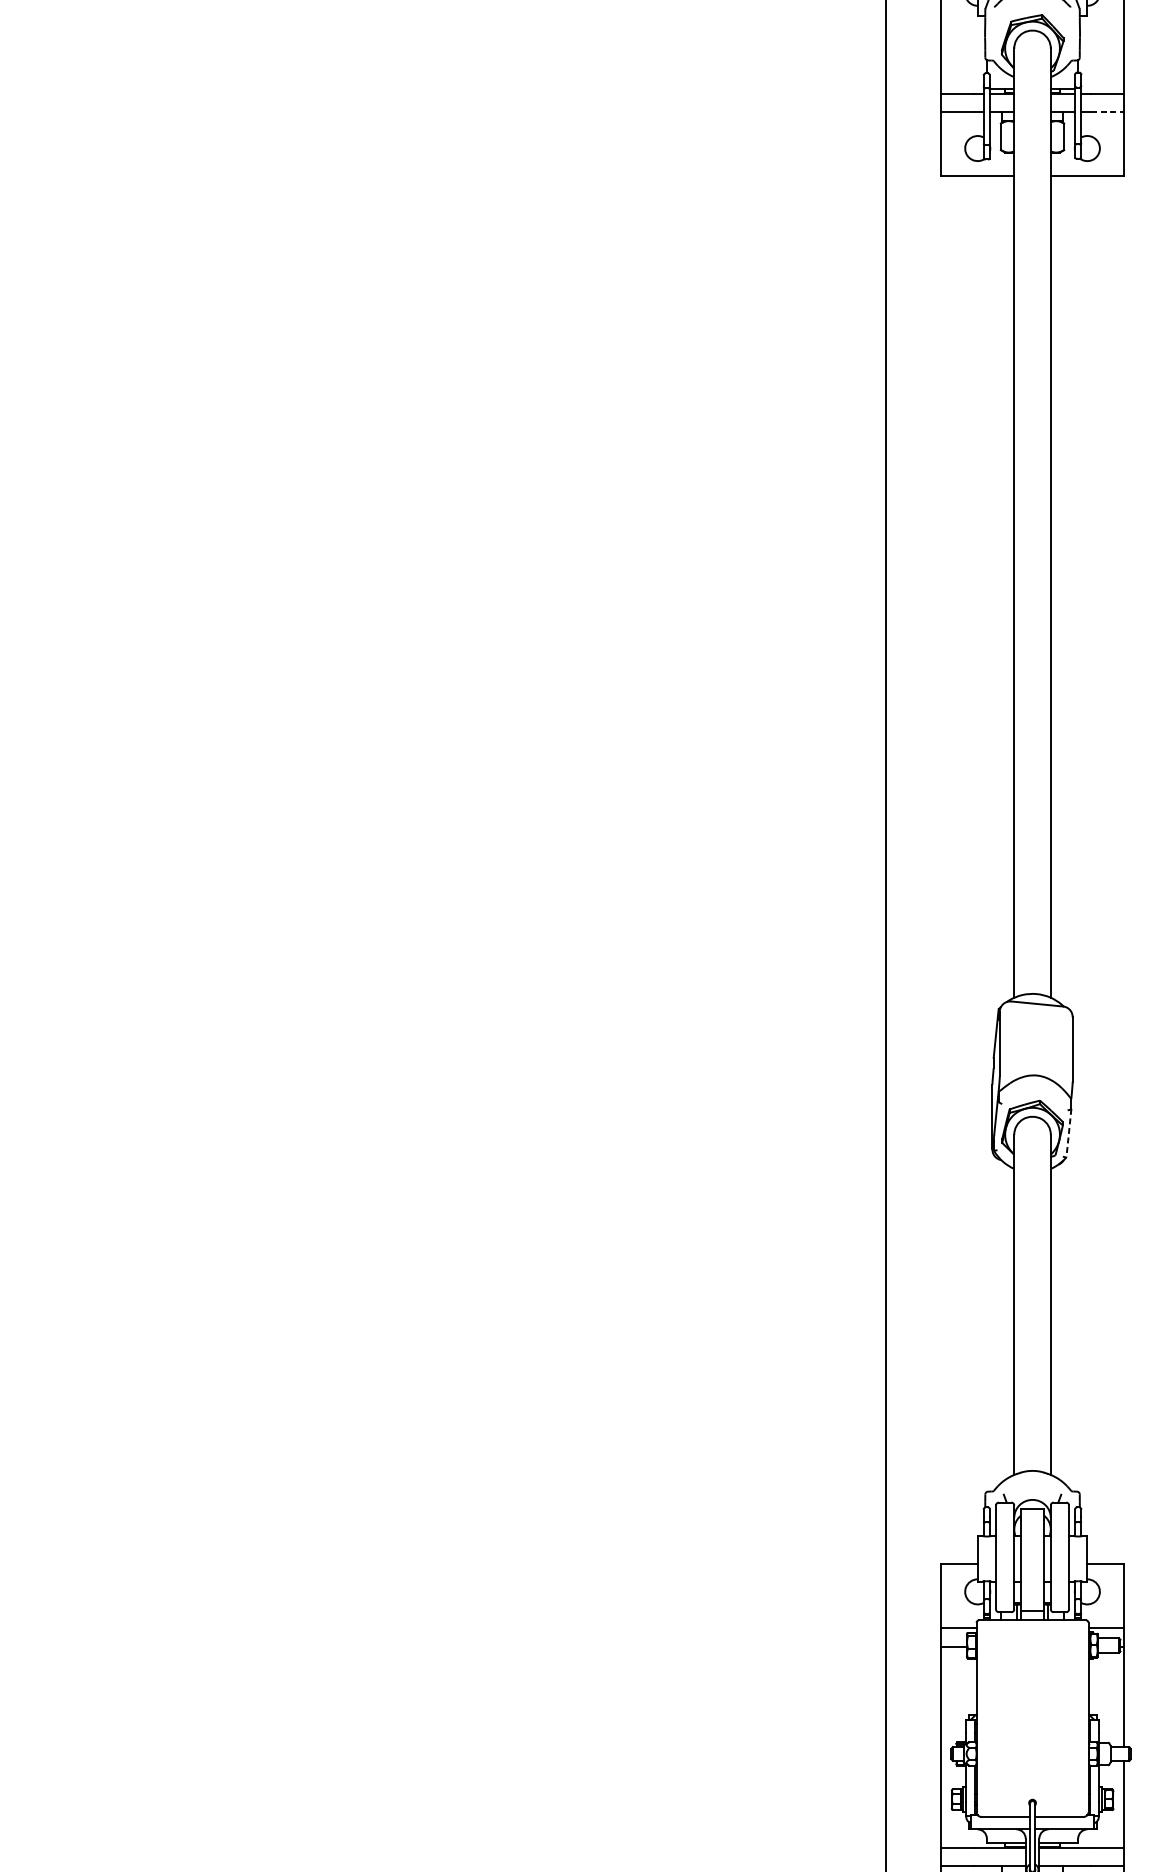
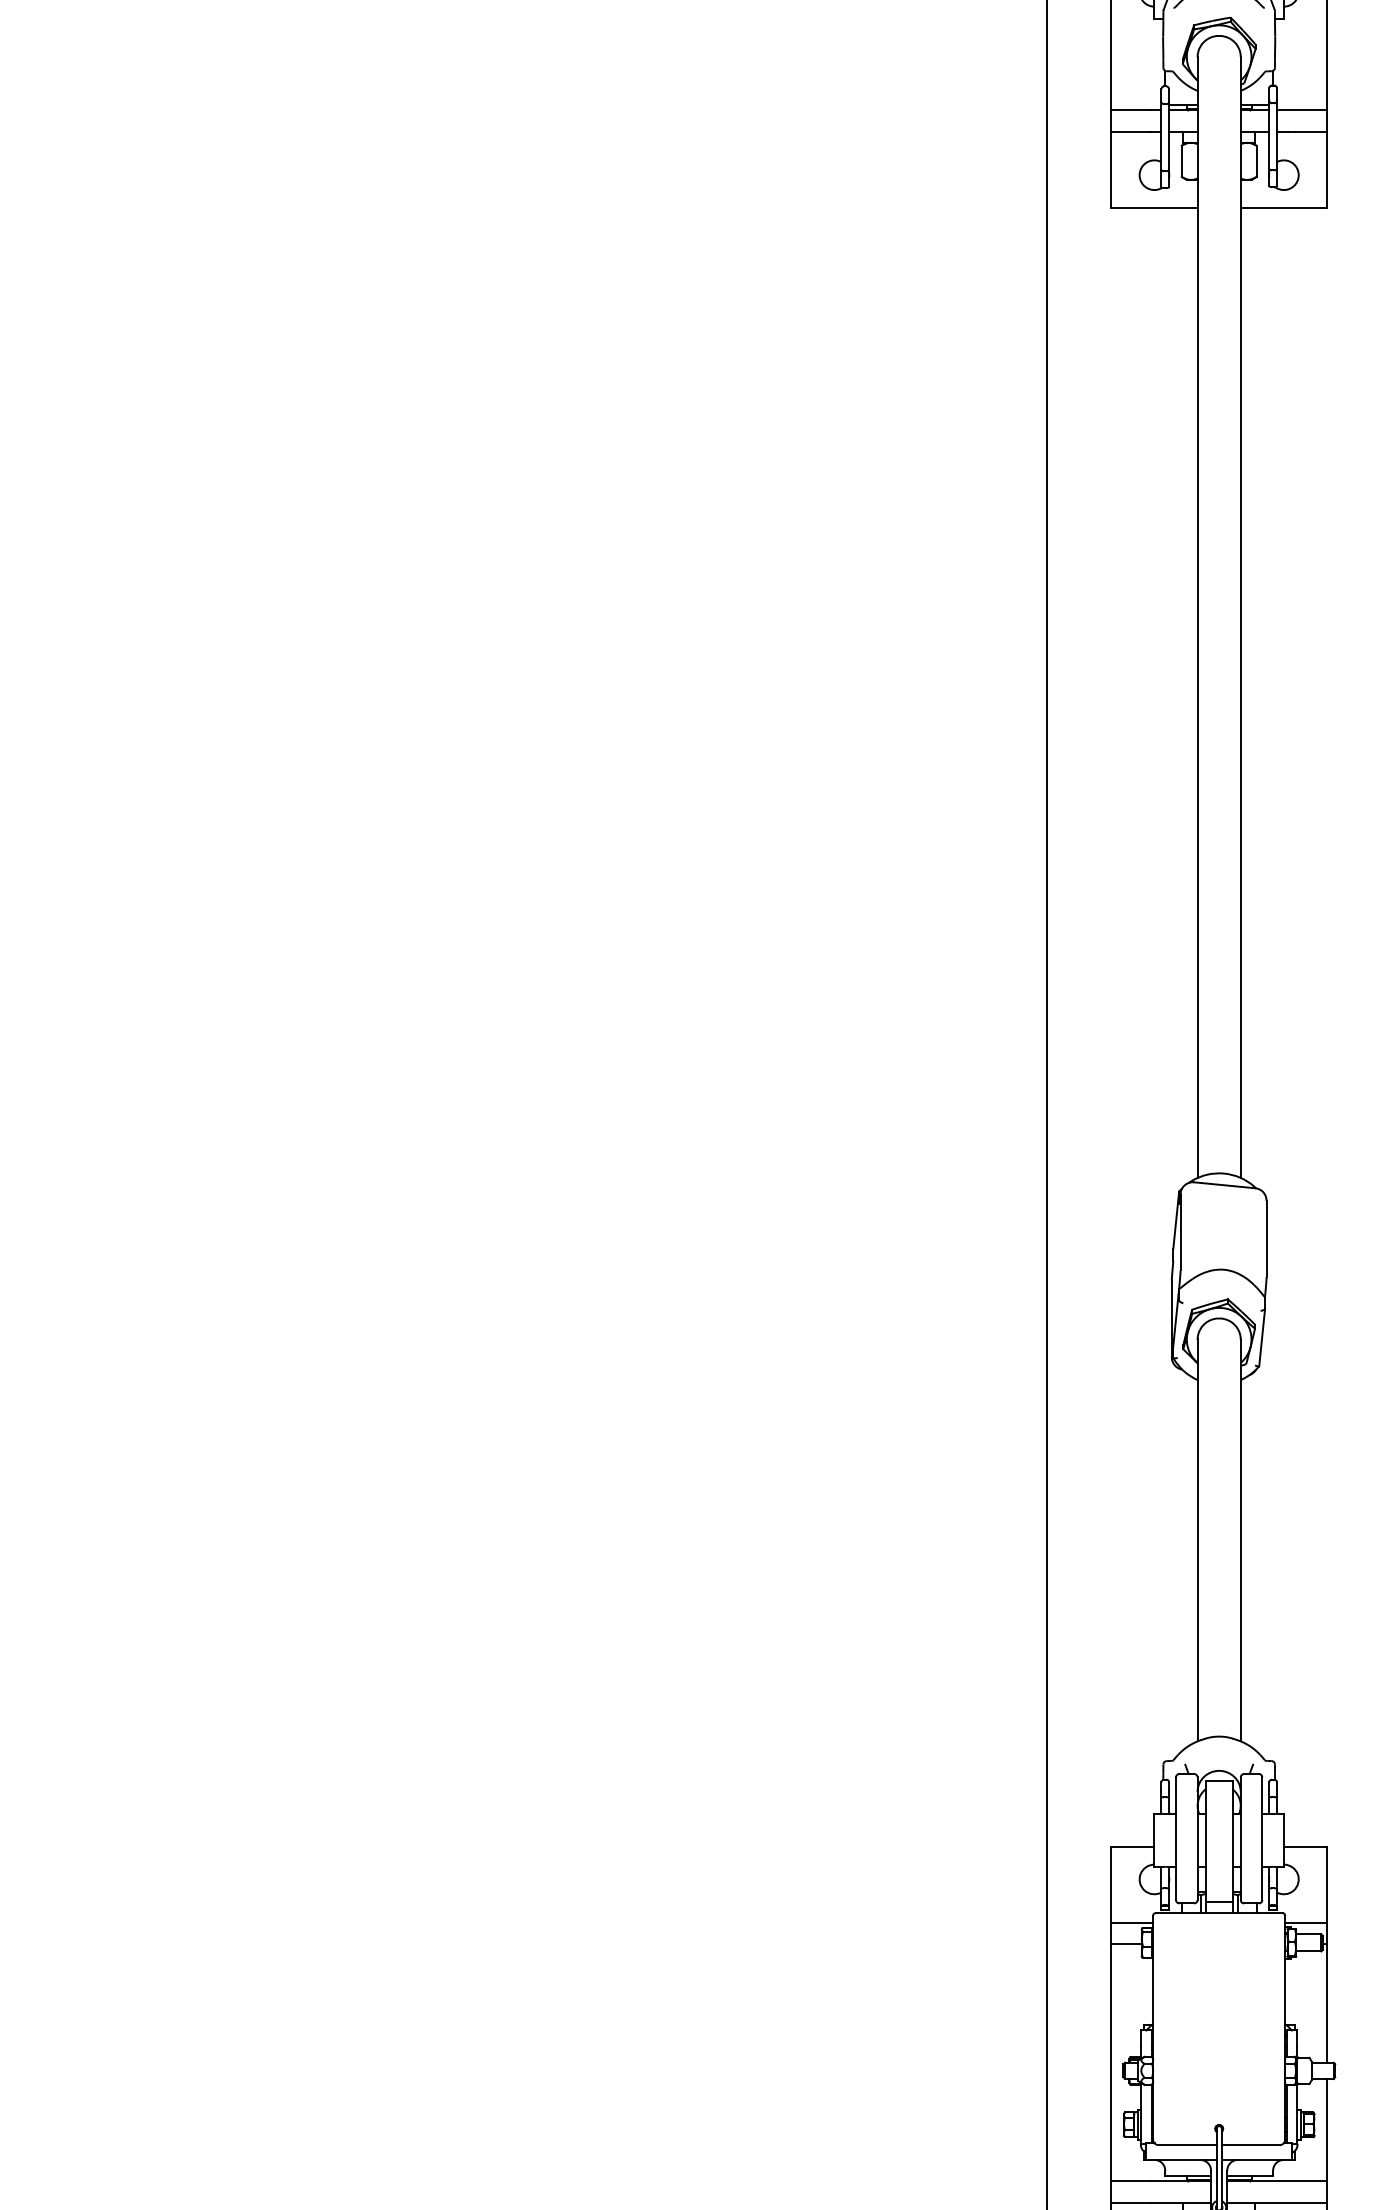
line: (1108, 112) -> (1308, 132), dashed -> solid
line: (1069, 1132) -> (1262, 1337), dashed -> solid

